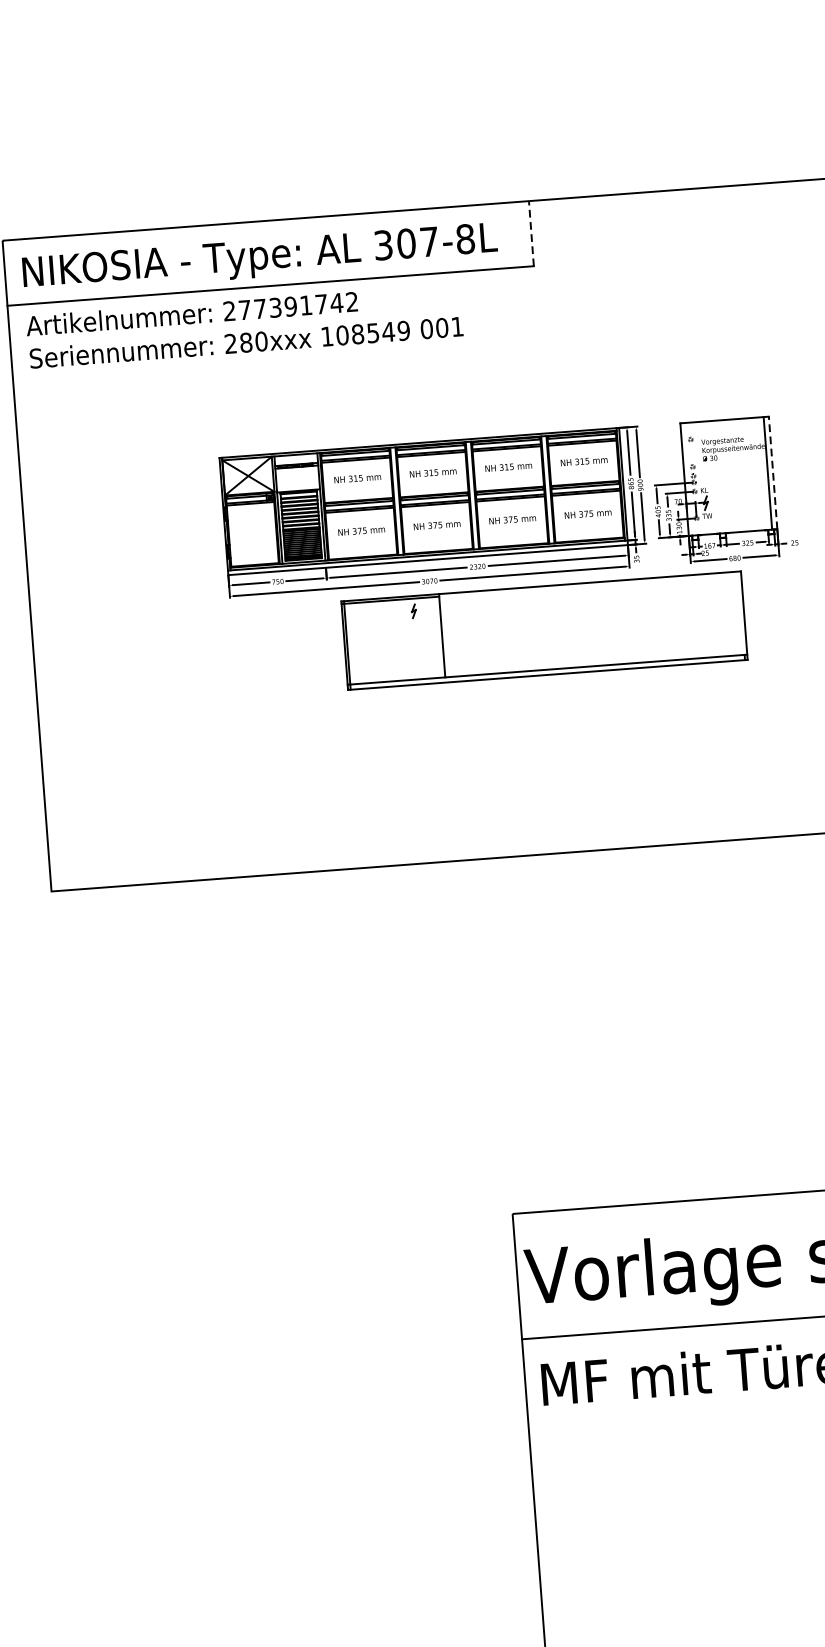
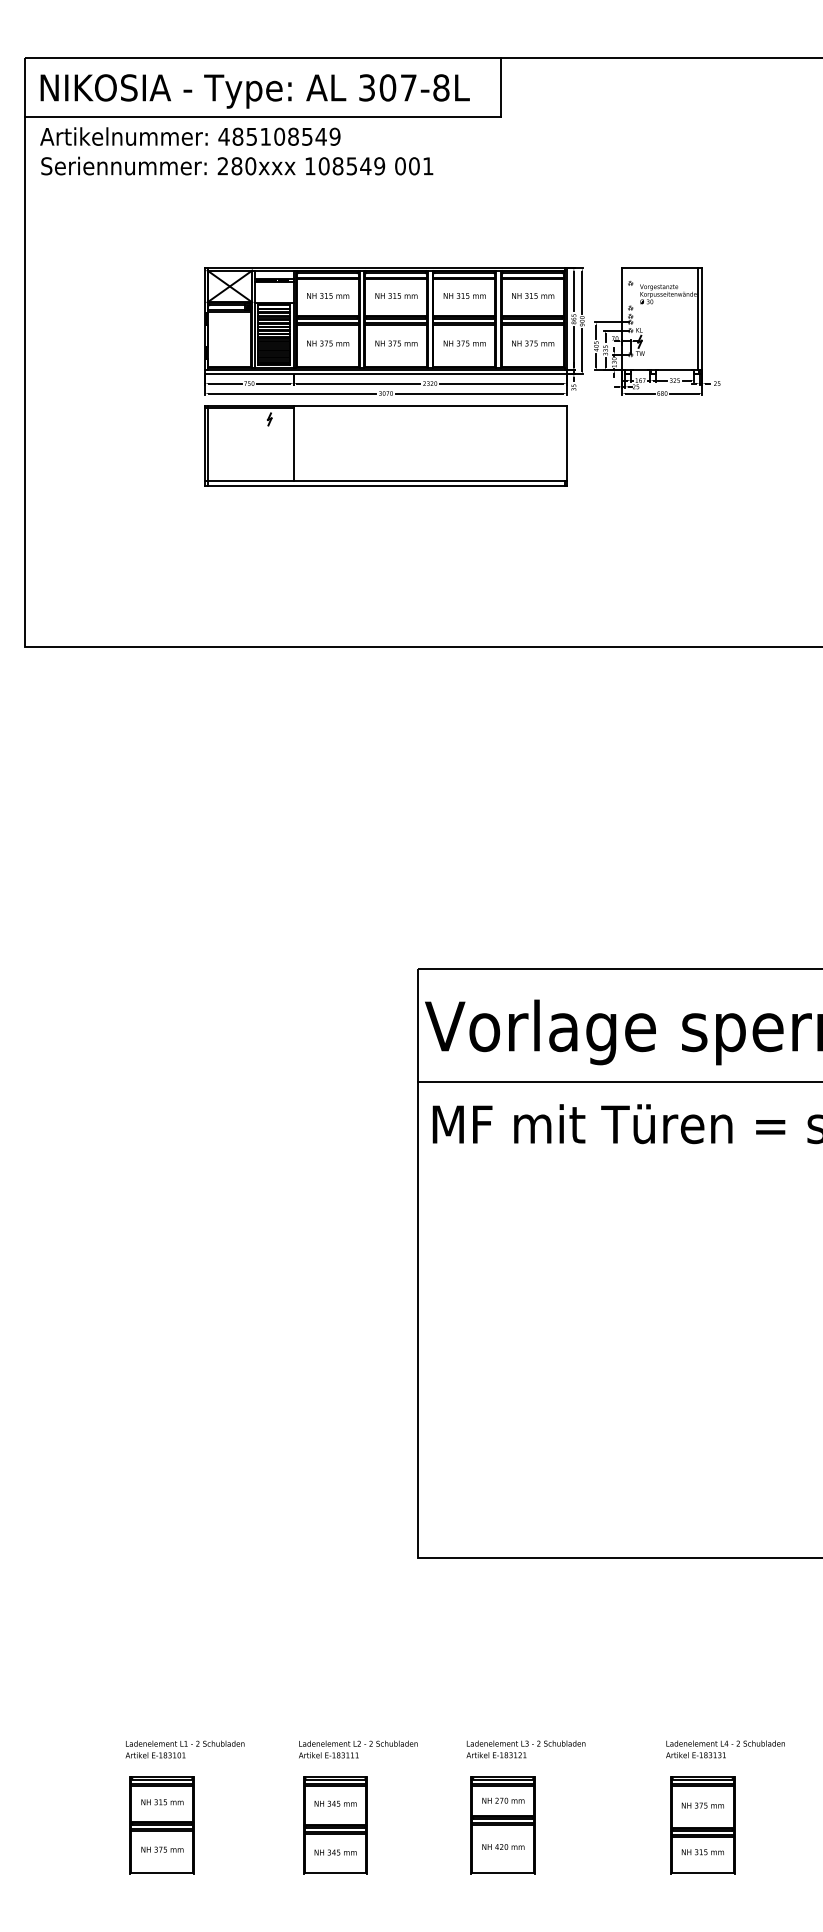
line: (531, 232) -> (501, 86), dashed -> solid
text: (290, 306) -> (279, 136), 277391742 -> 485108549
line: (773, 473) -> (702, 319), dashed -> solid
part: (543, 630) -> (385, 445), moved

